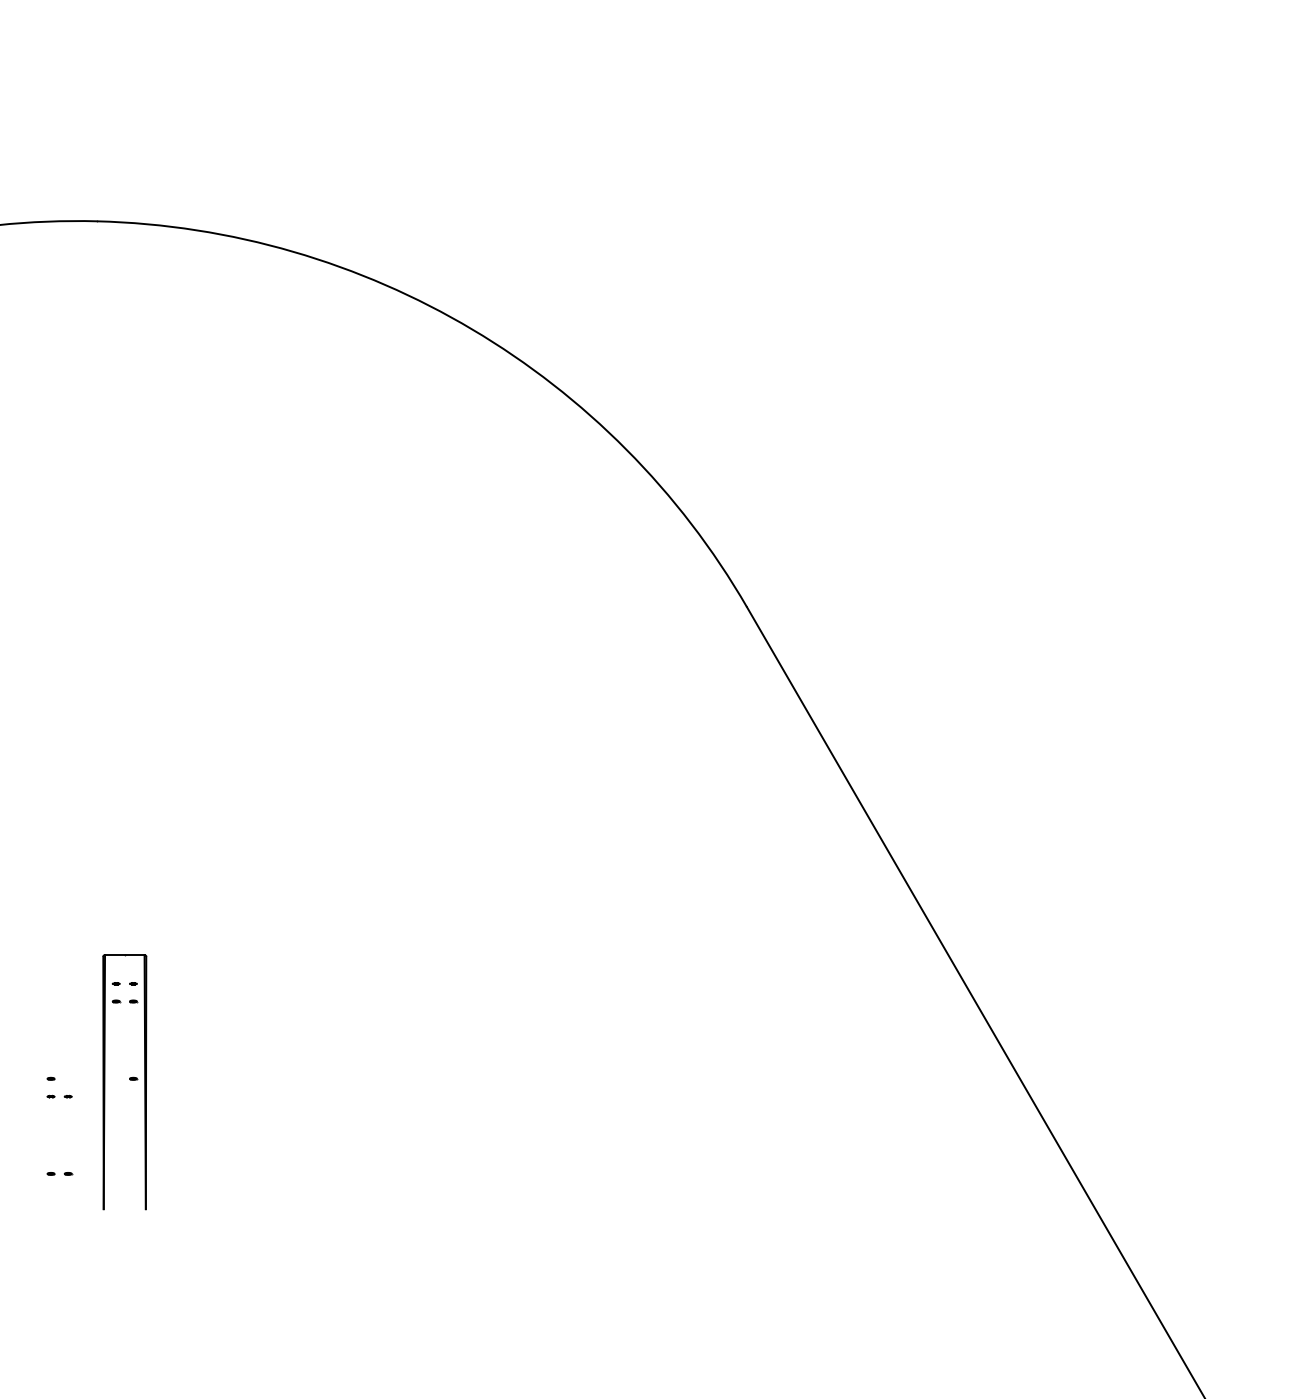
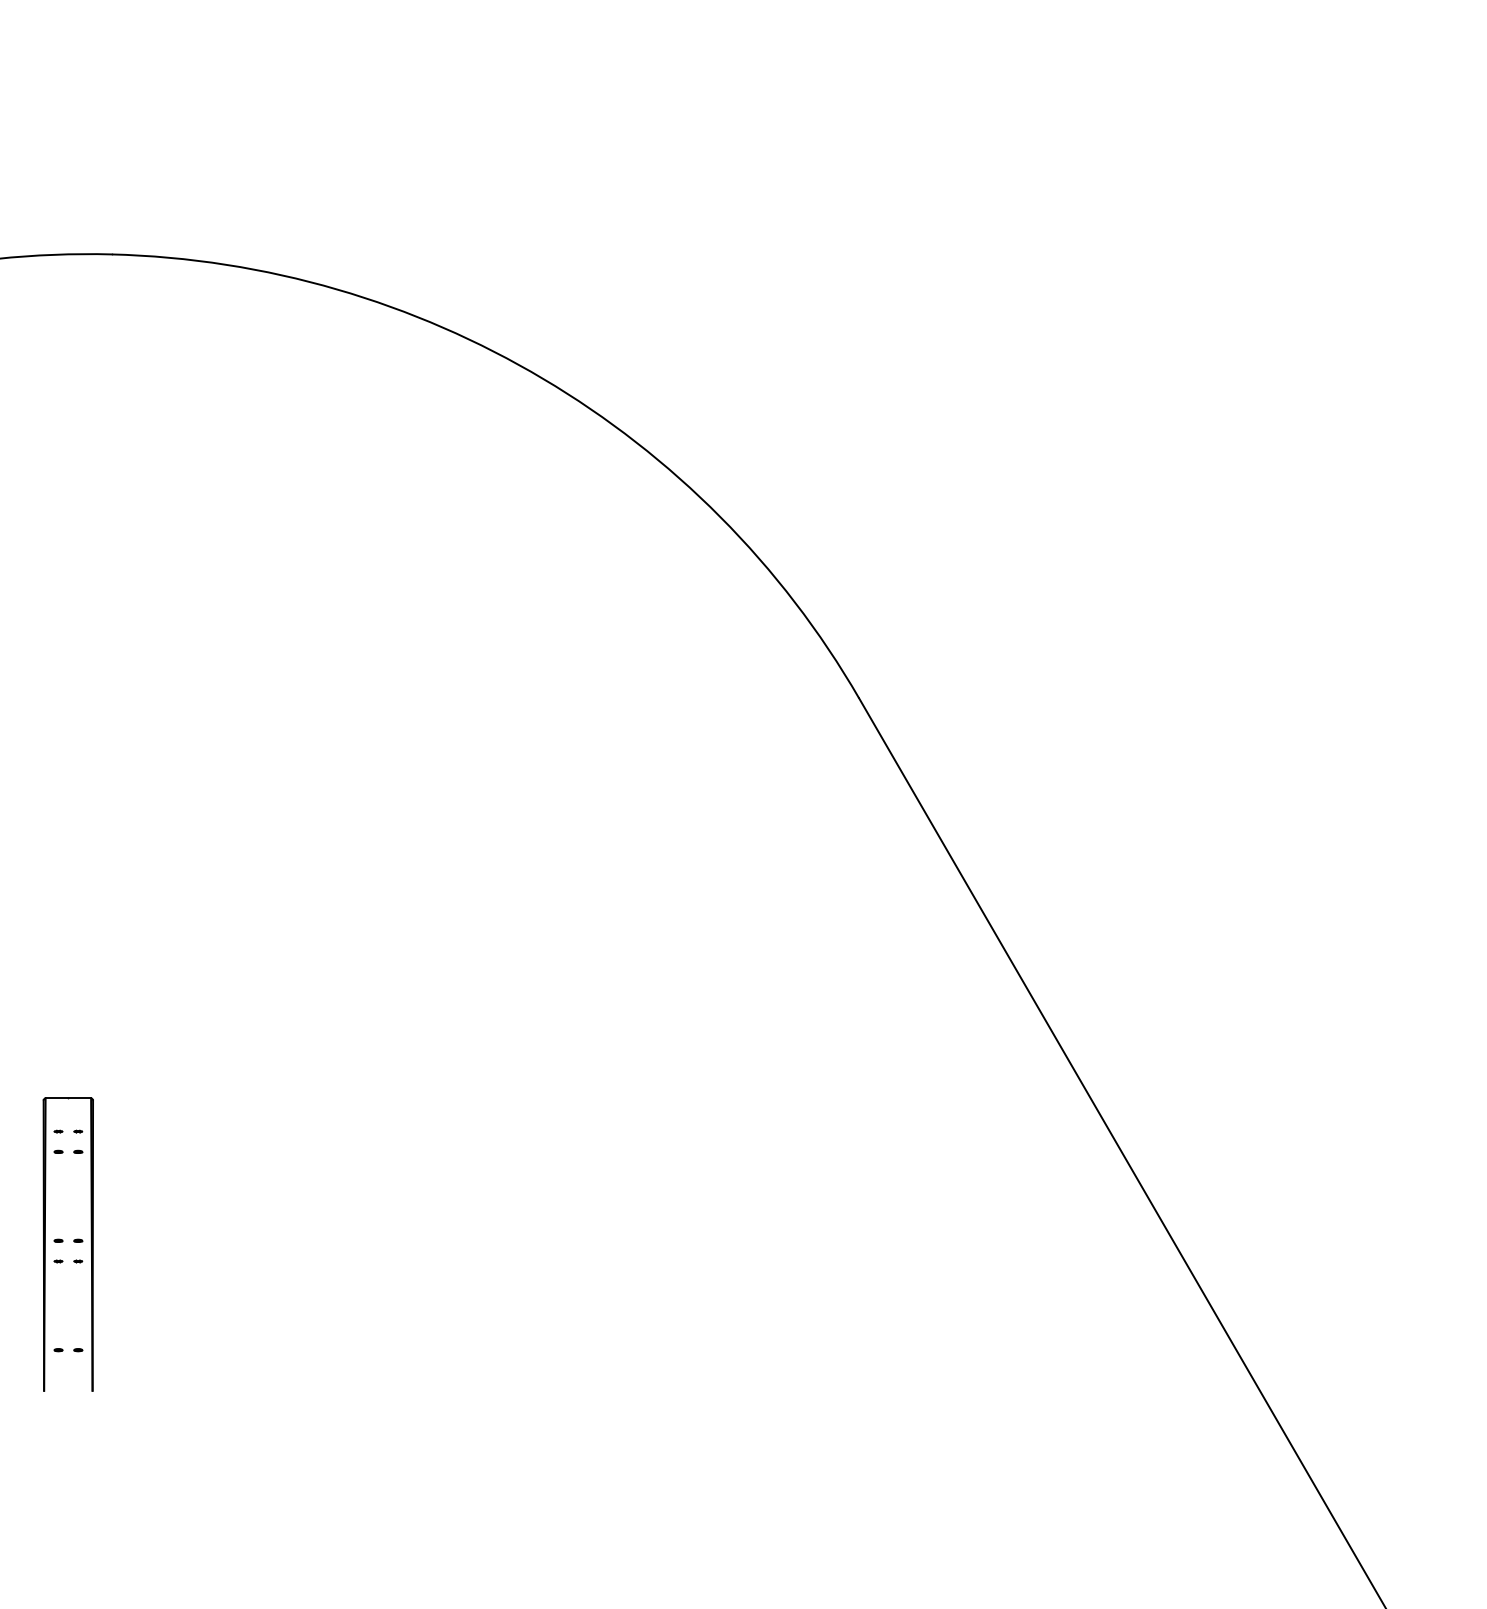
part: (129, 1079) -> (73, 1241), moved

